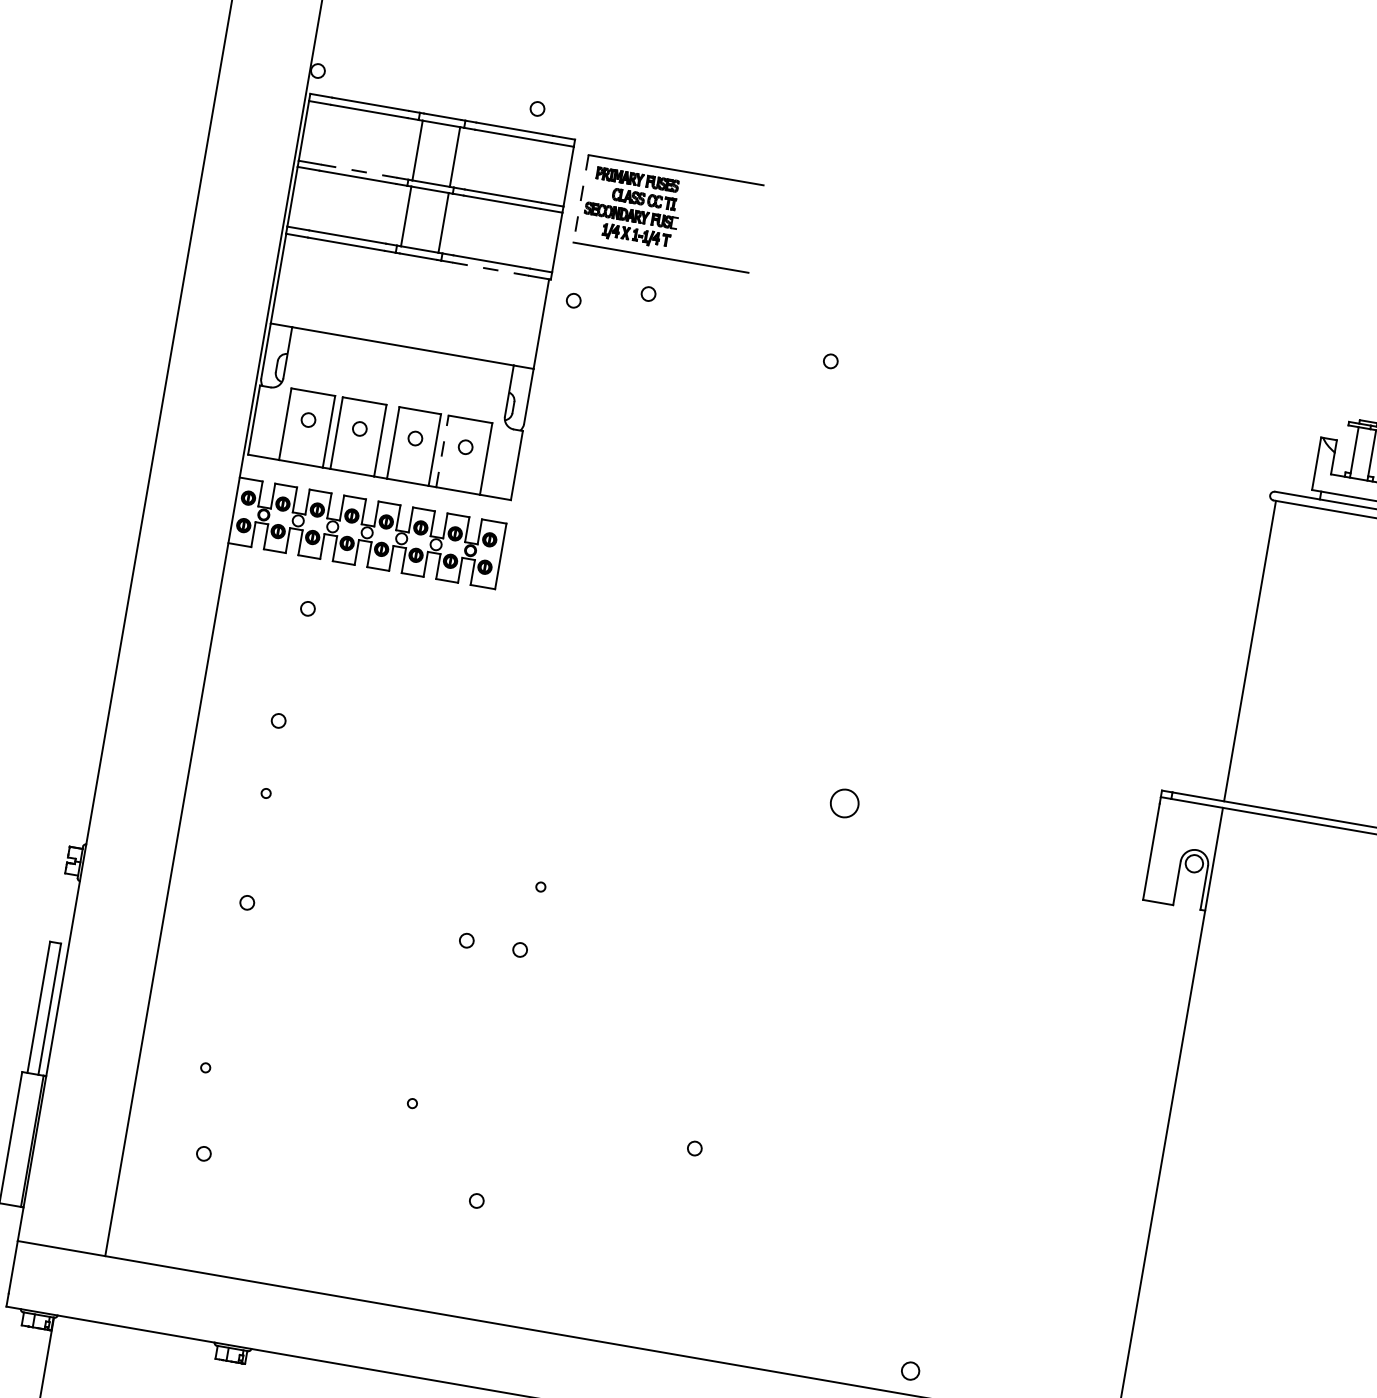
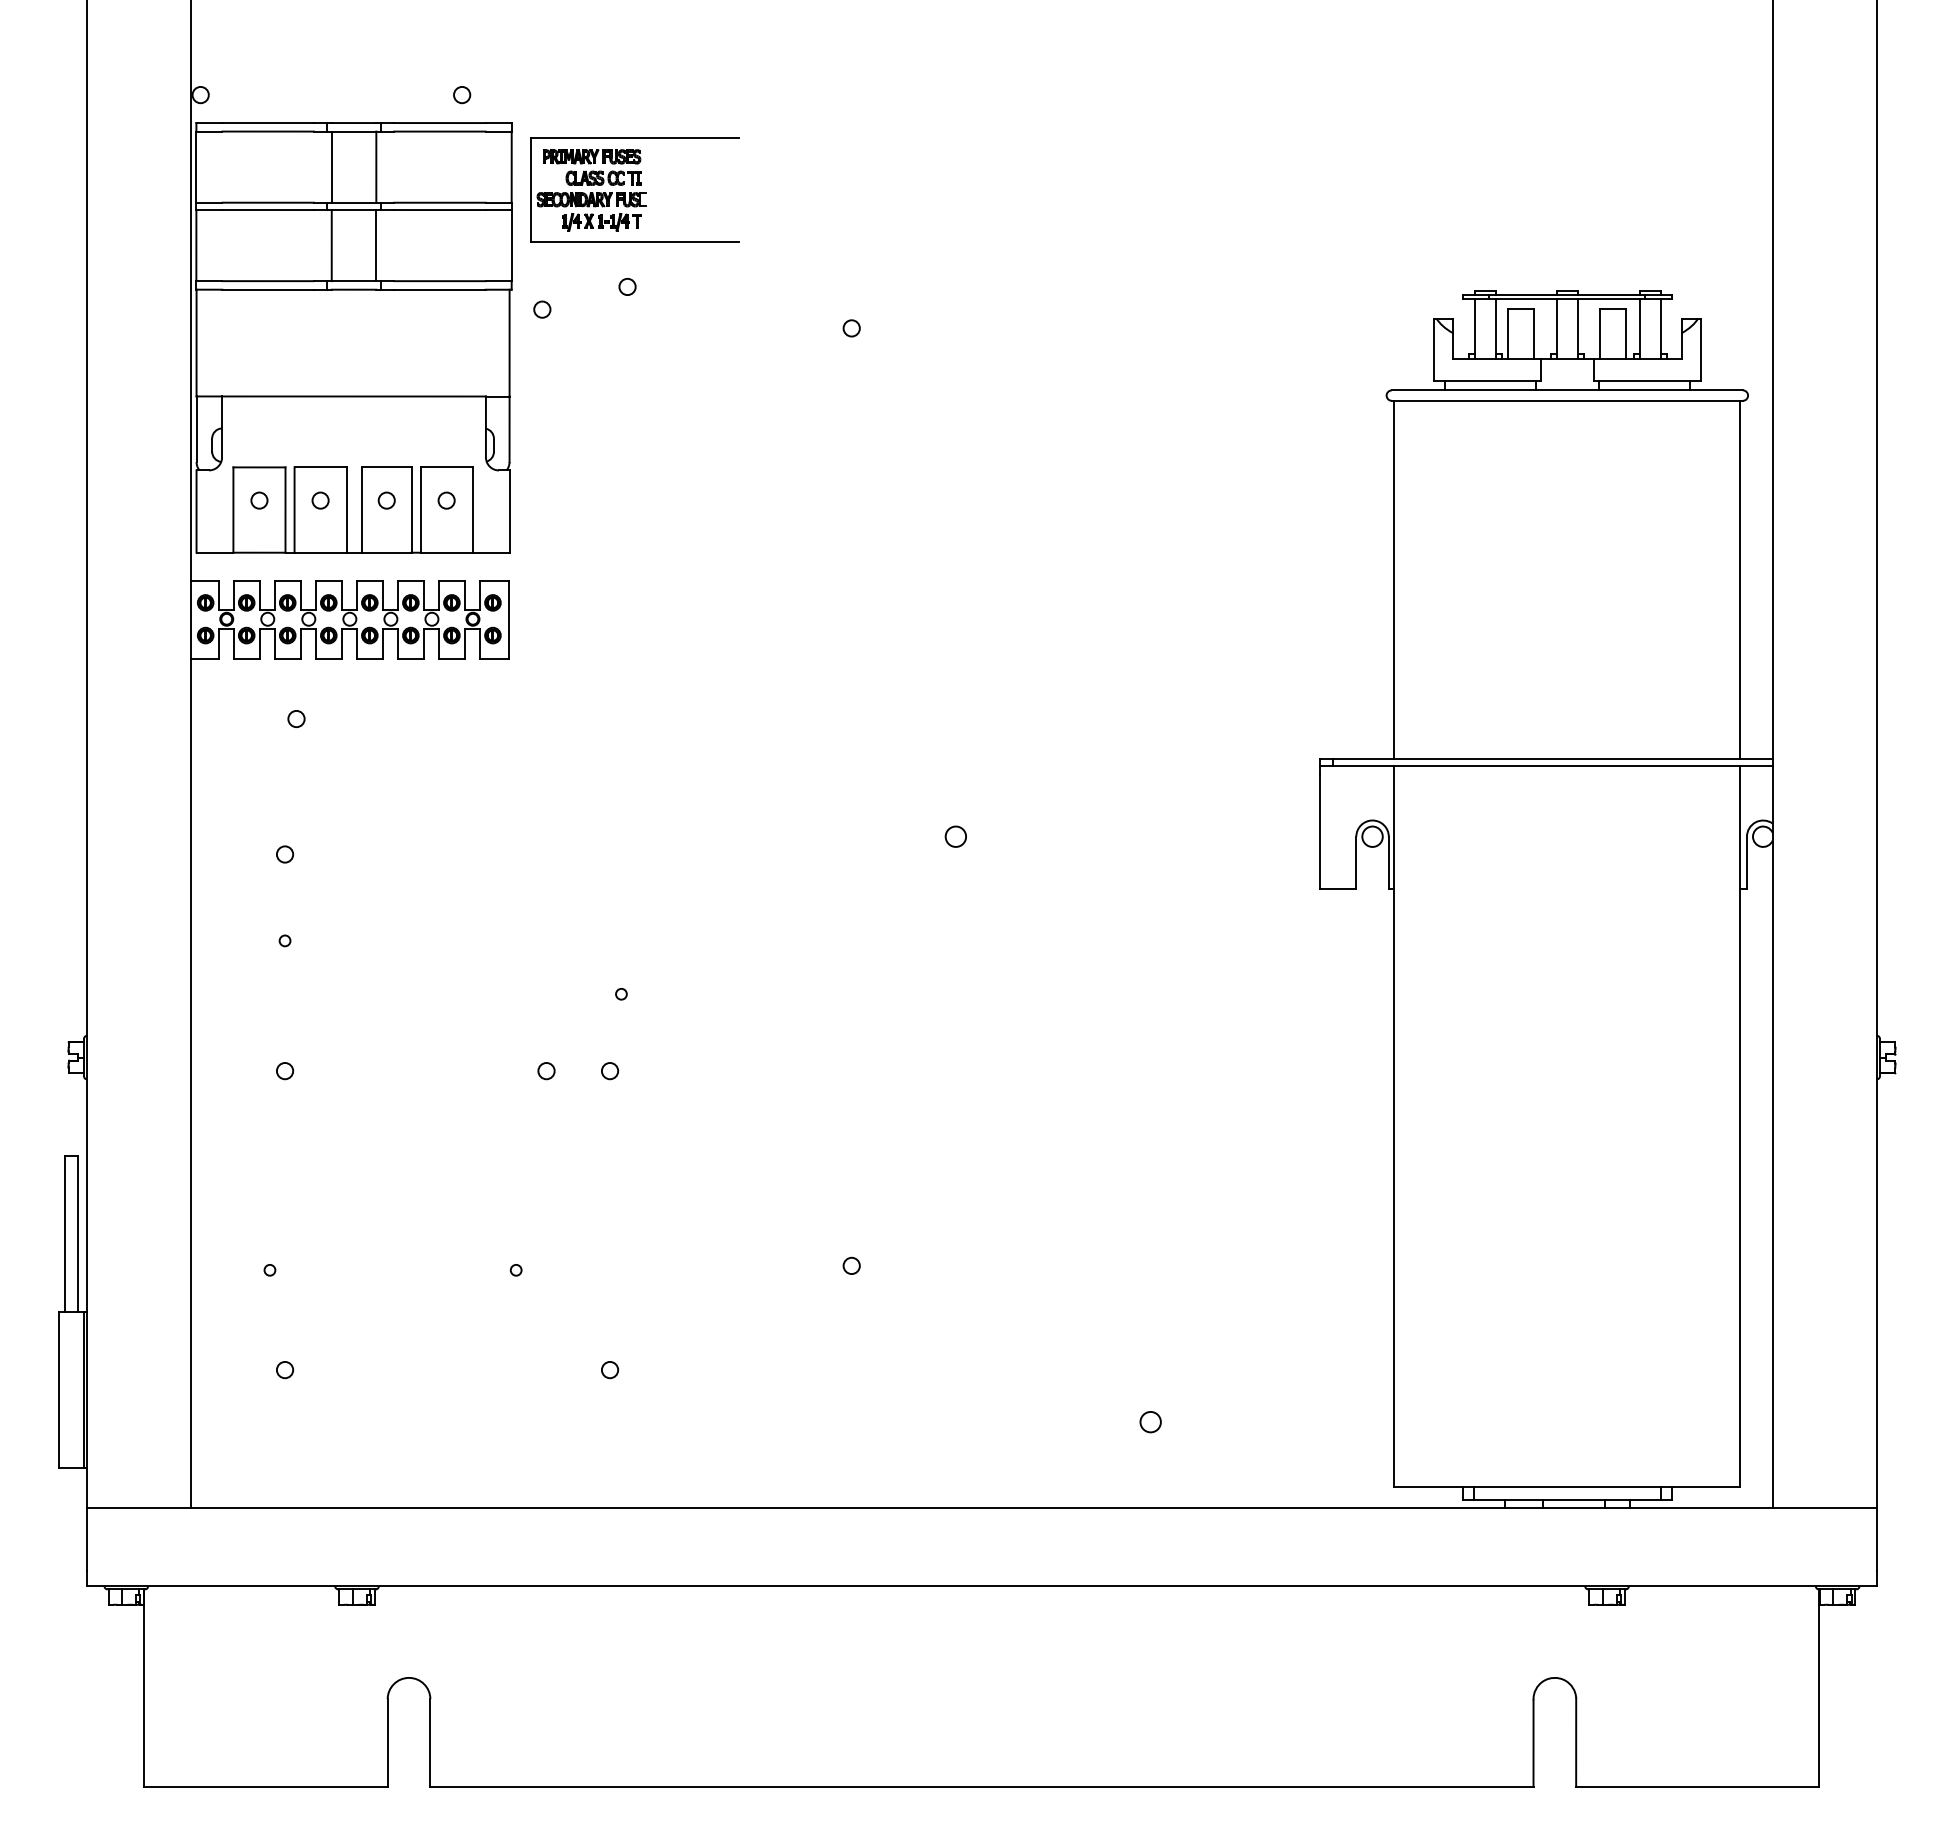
line: (359, 171) -> (268, 202), dashed -> solid
line: (581, 198) -> (530, 190), dashed -> solid
line: (490, 268) -> (439, 289), dashed -> solid
line: (442, 451) -> (420, 510), dashed -> solid
circle: (844, 803) -> (955, 836), size x0.62
circle: (910, 1371) -> (1150, 1422), moved

